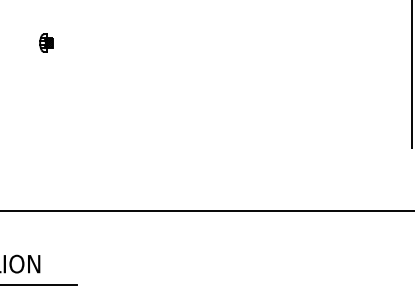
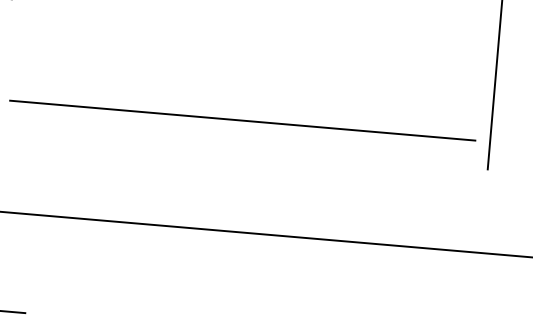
line: (226, 127) -> (242, 120), added

